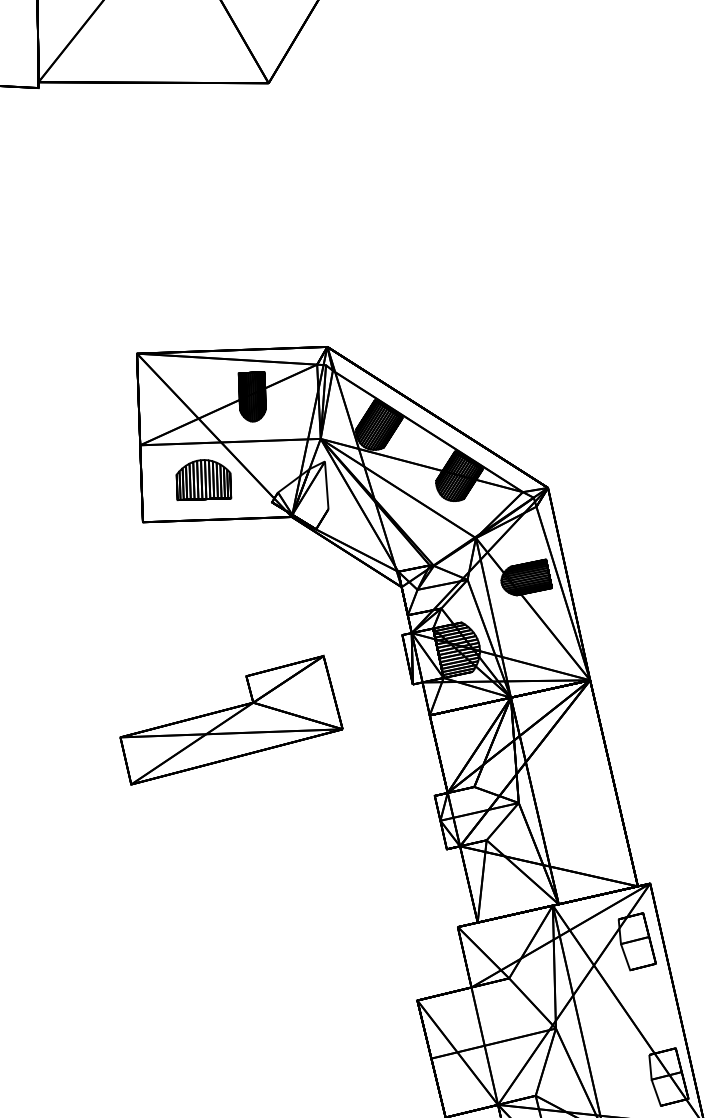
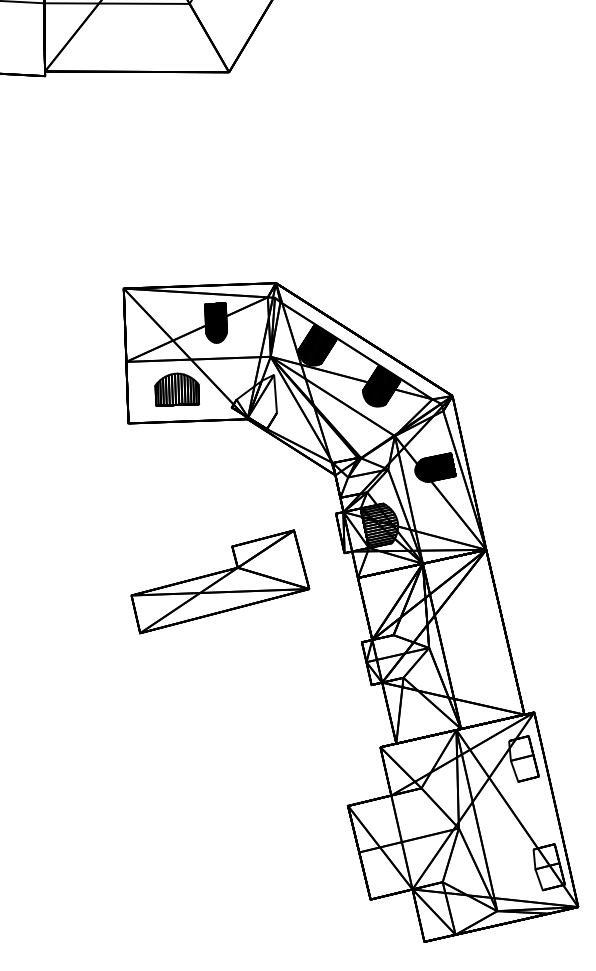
part: (231, 719) -> (220, 581), moved

